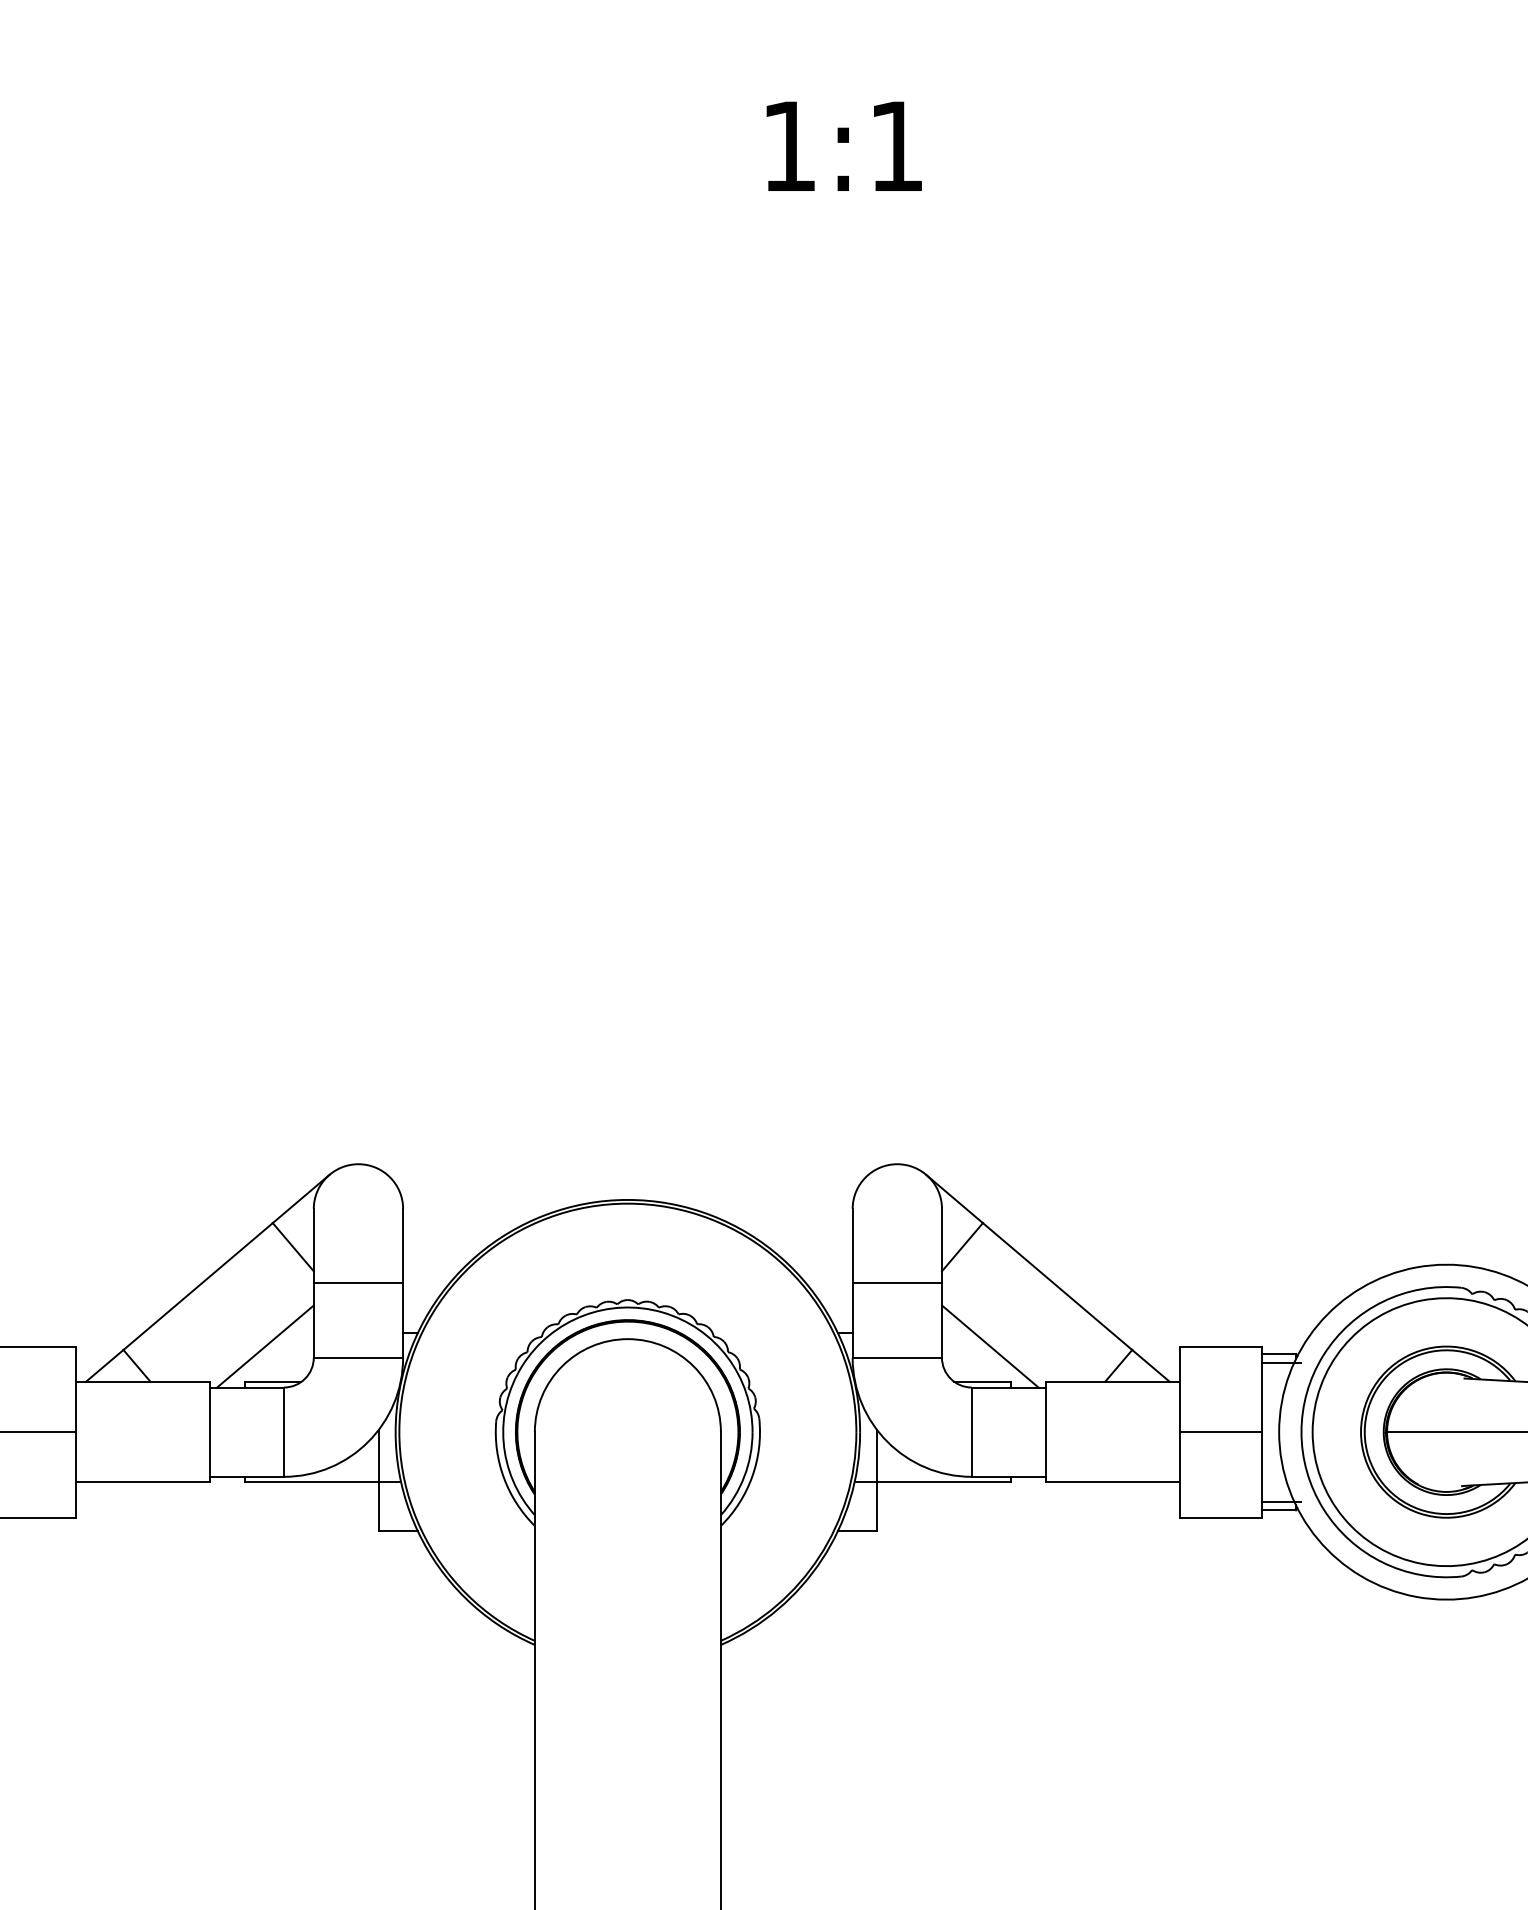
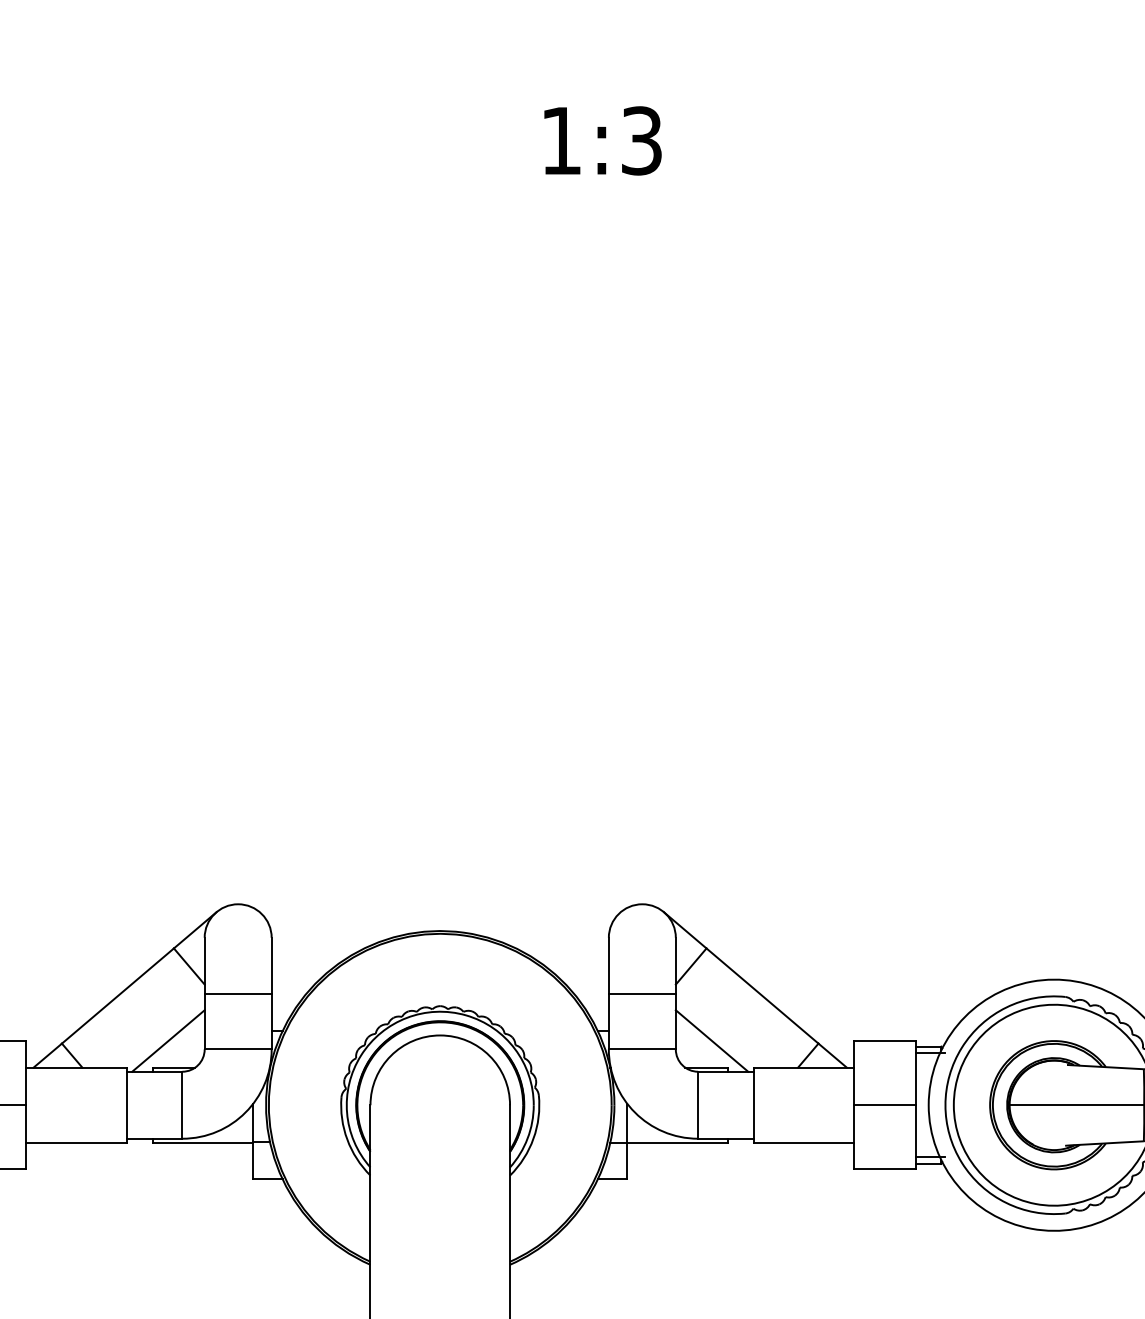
text: (896, 146) -> (641, 140), 1:1 -> 1:3

